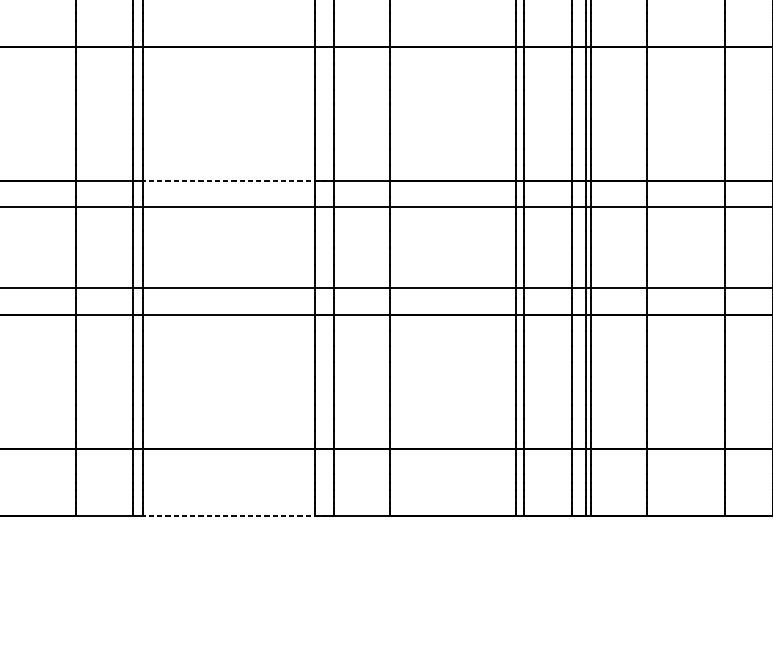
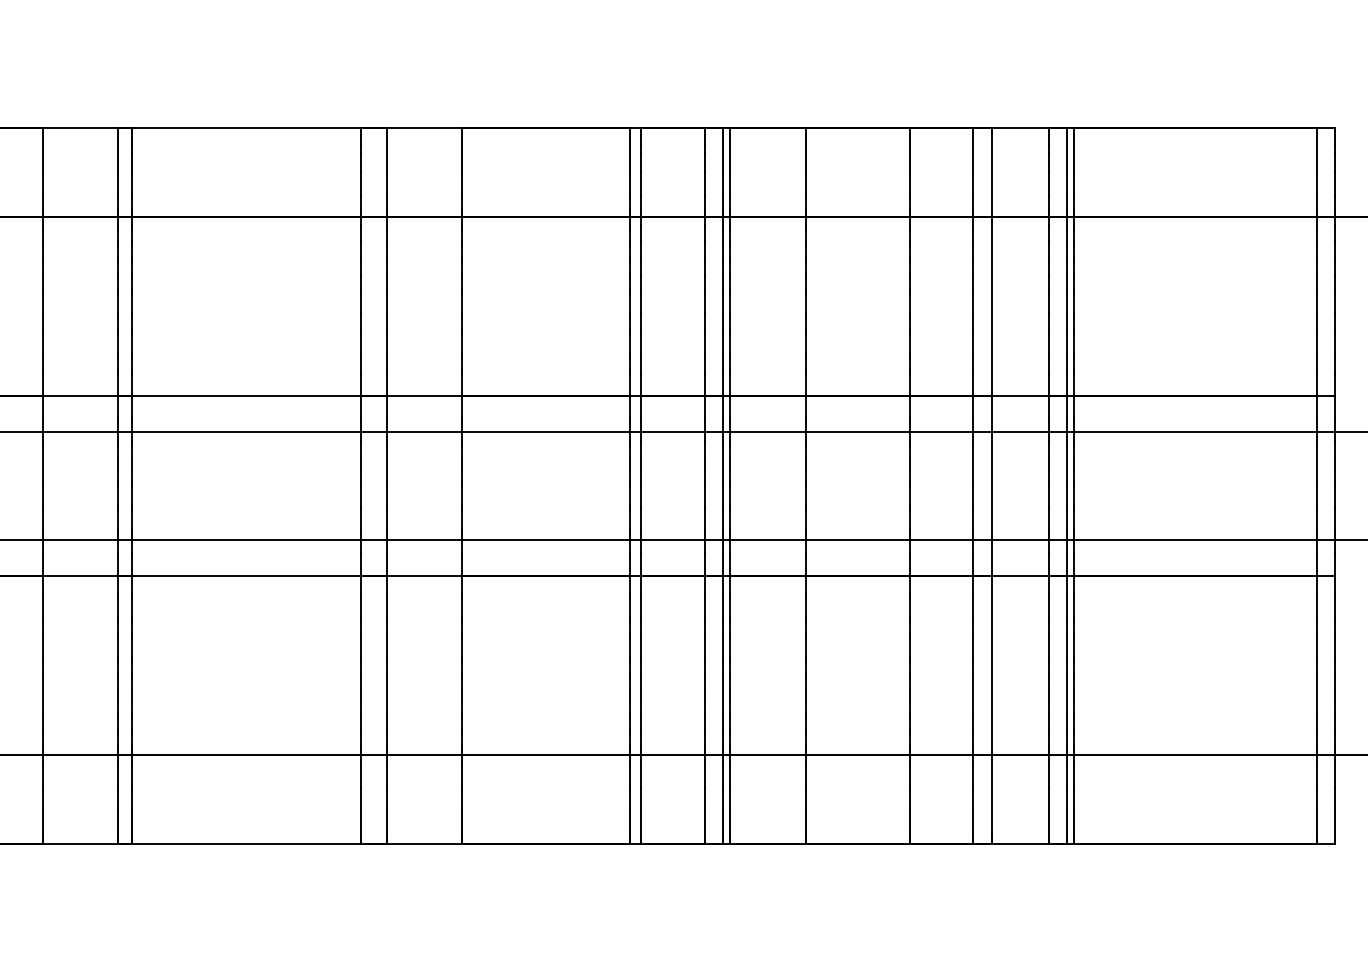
line: (233, 180) -> (252, 396), dashed -> solid
line: (233, 516) -> (252, 844), dashed -> solid

